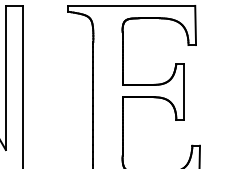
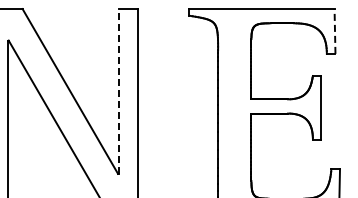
line: (196, 24) -> (335, 30), solid -> dashed
line: (6, 77) -> (118, 90), solid -> dashed

